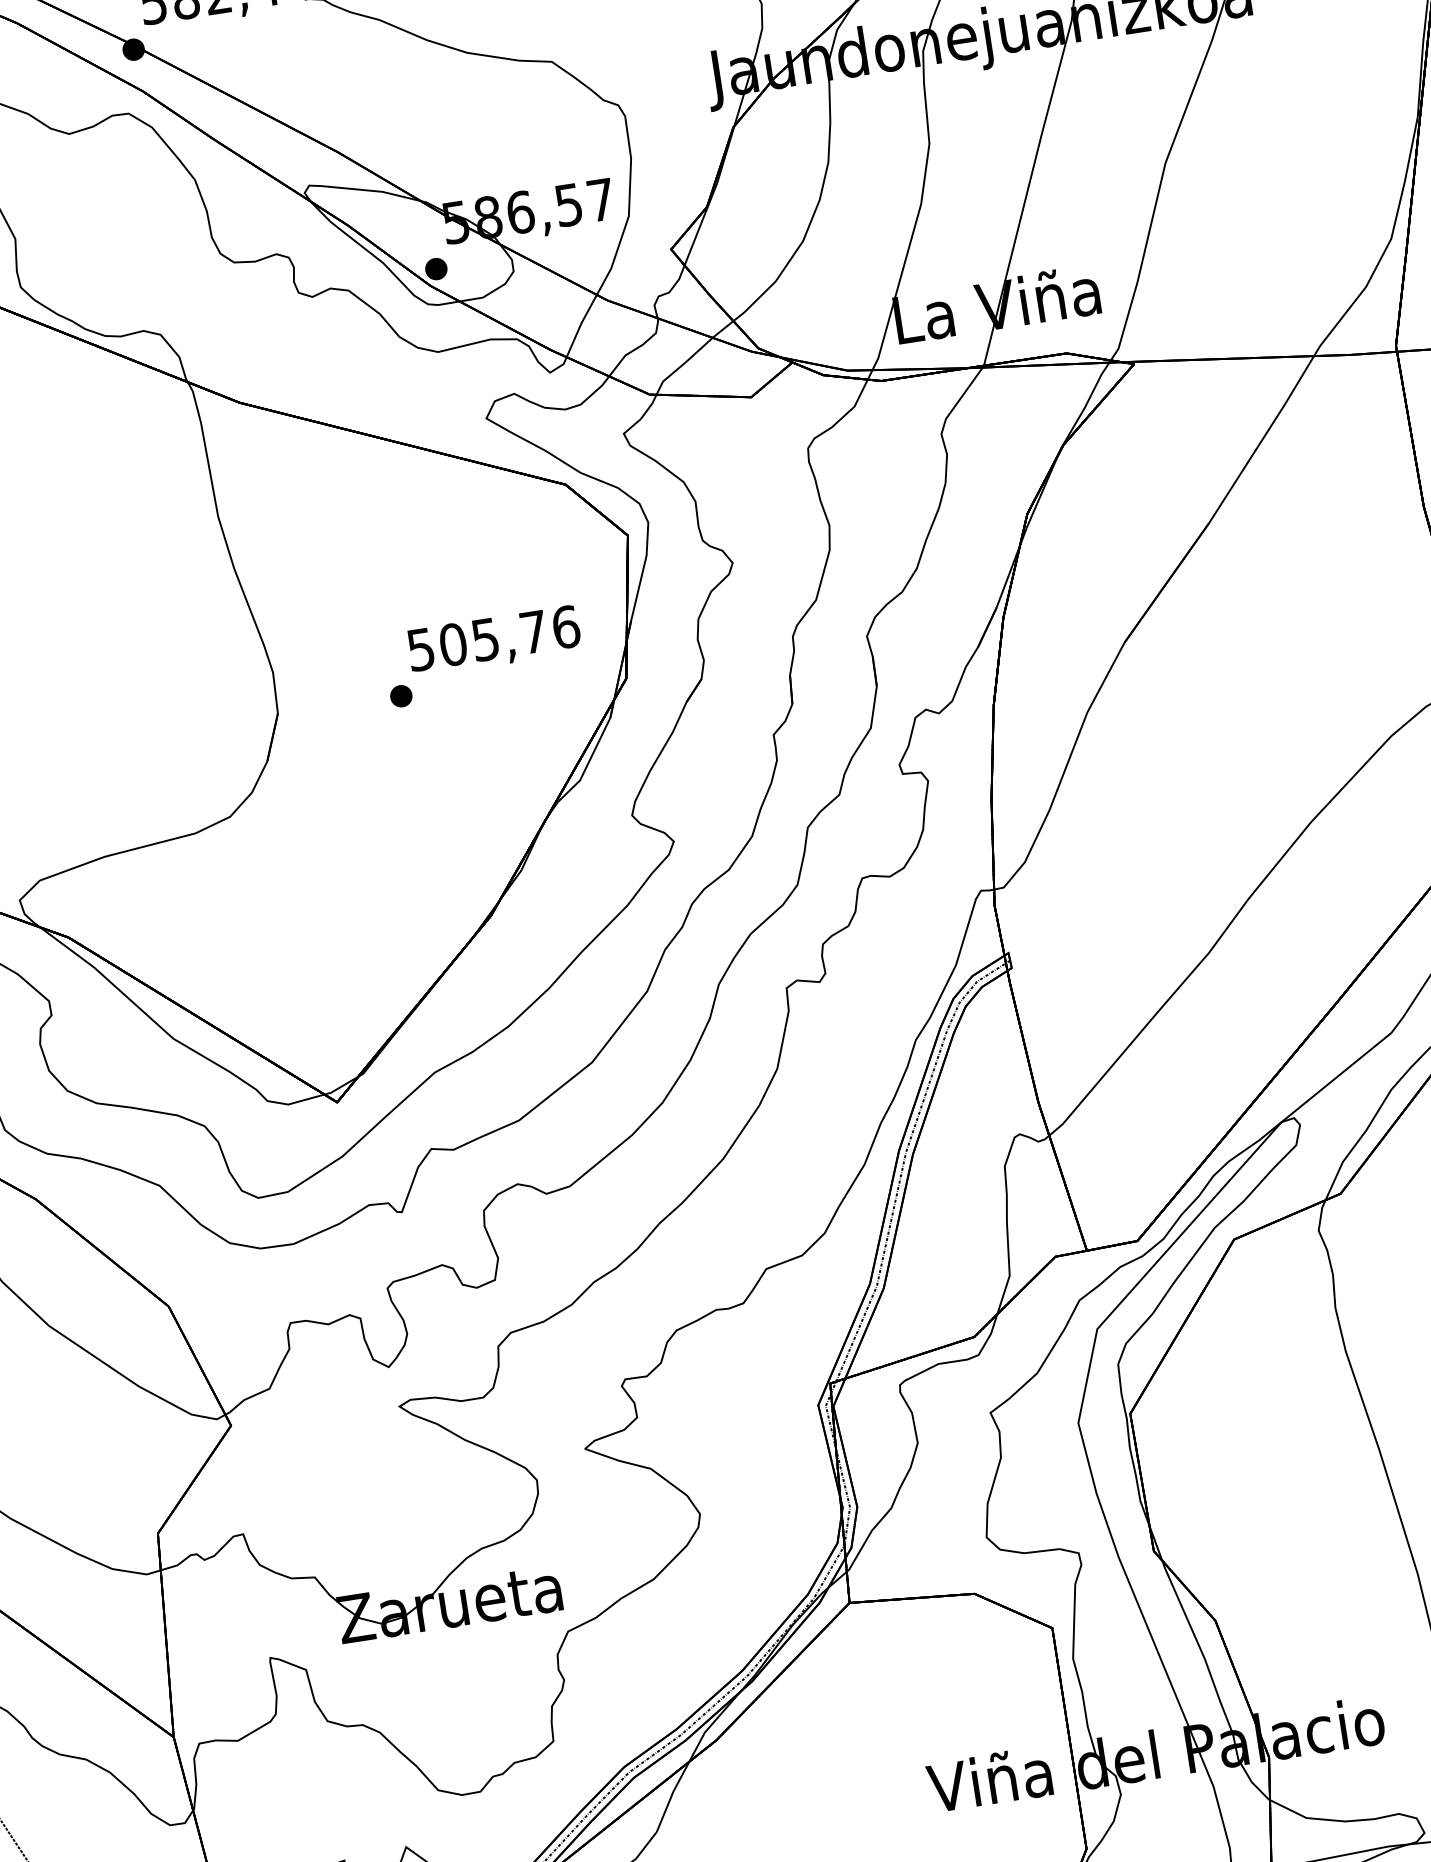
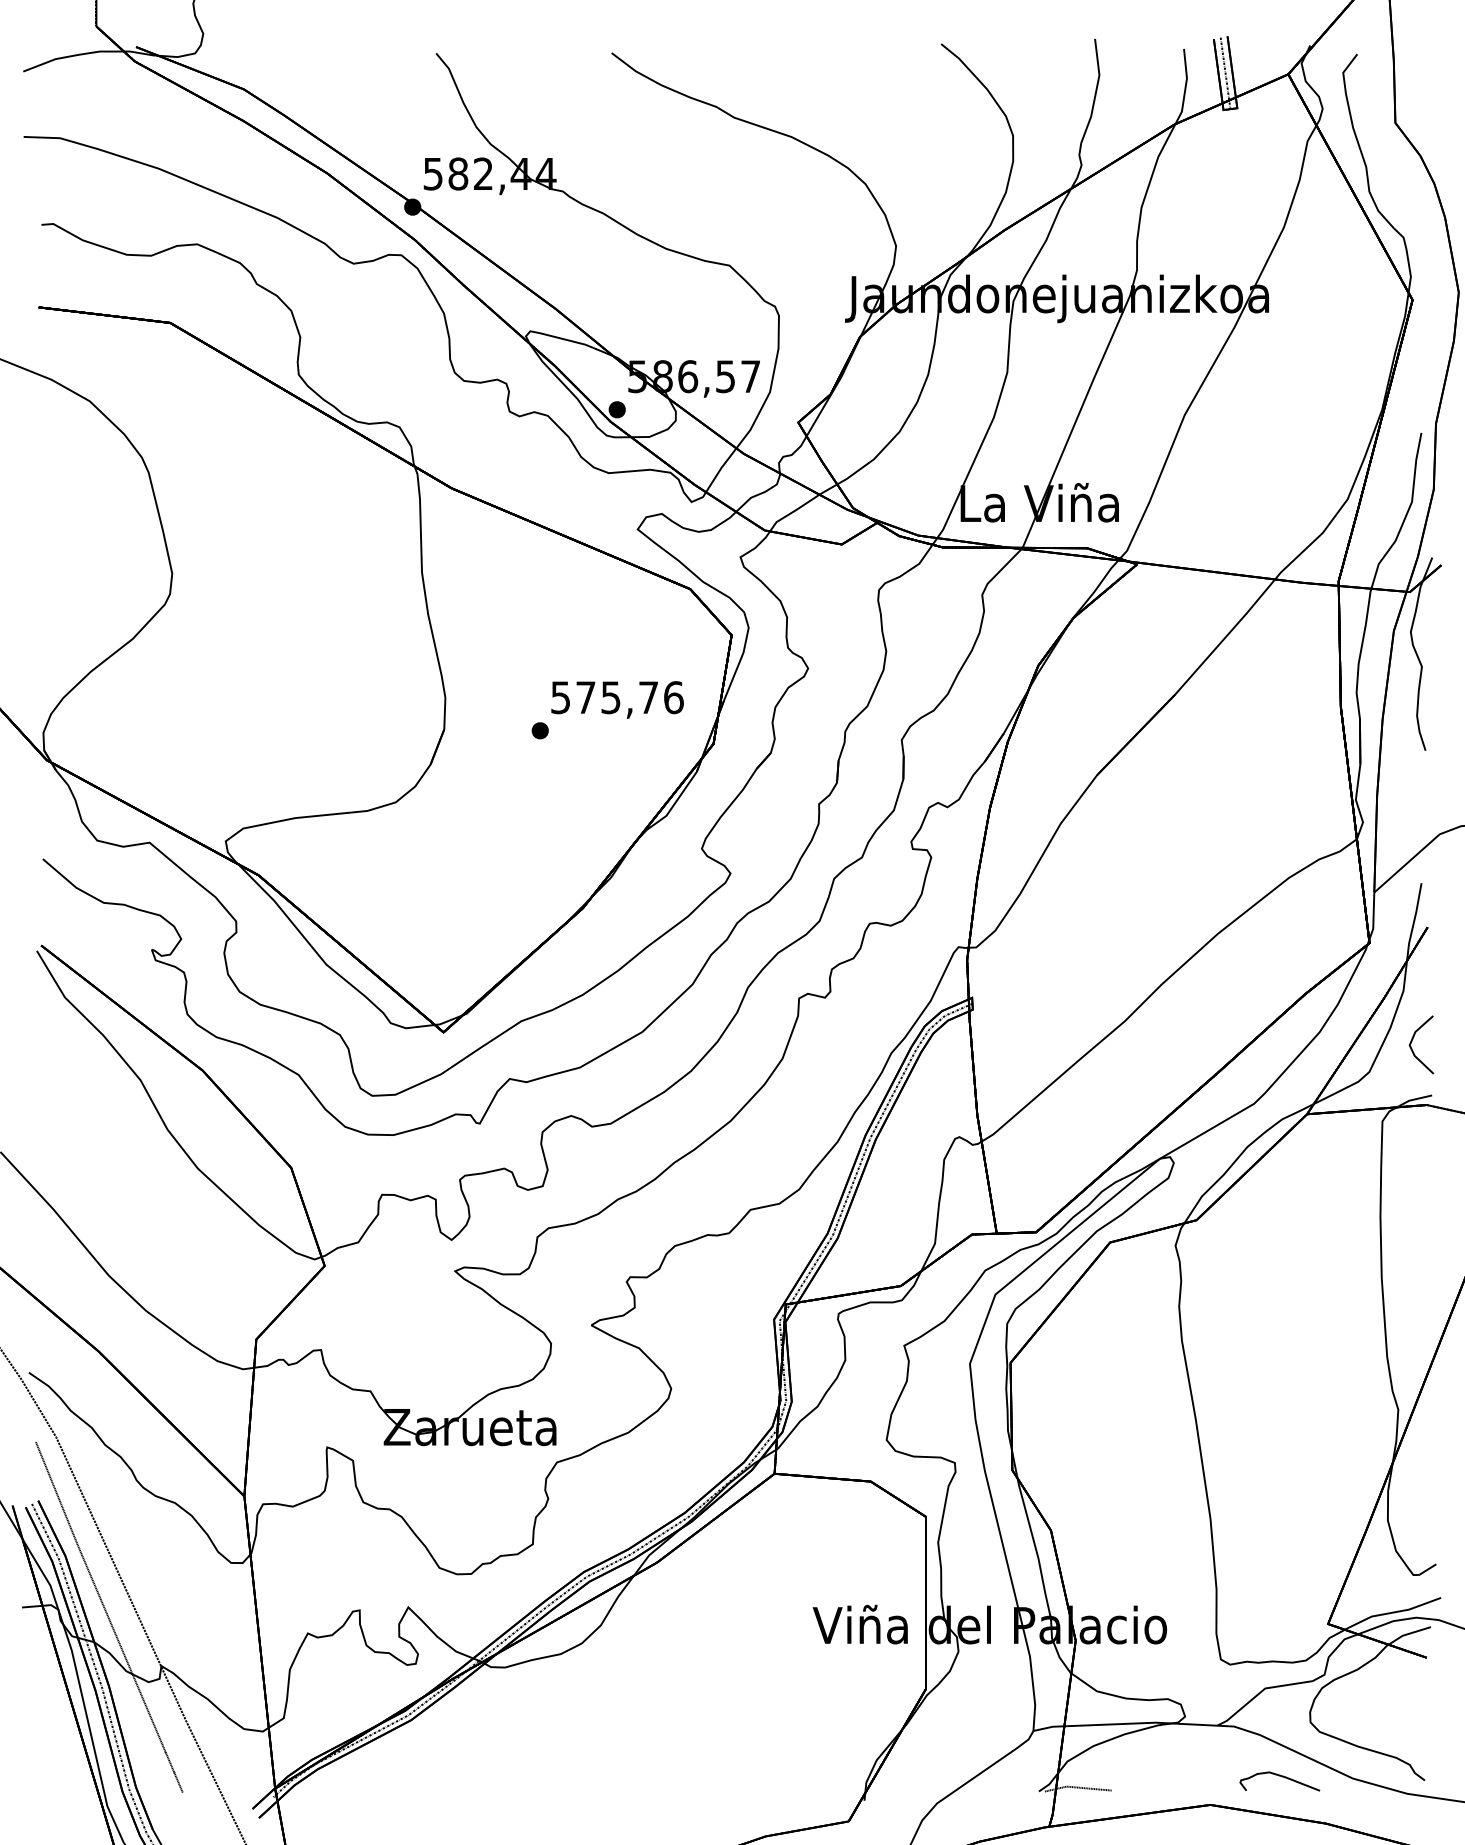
text: (452, 644) -> (585, 697), 505,76 -> 575,76

